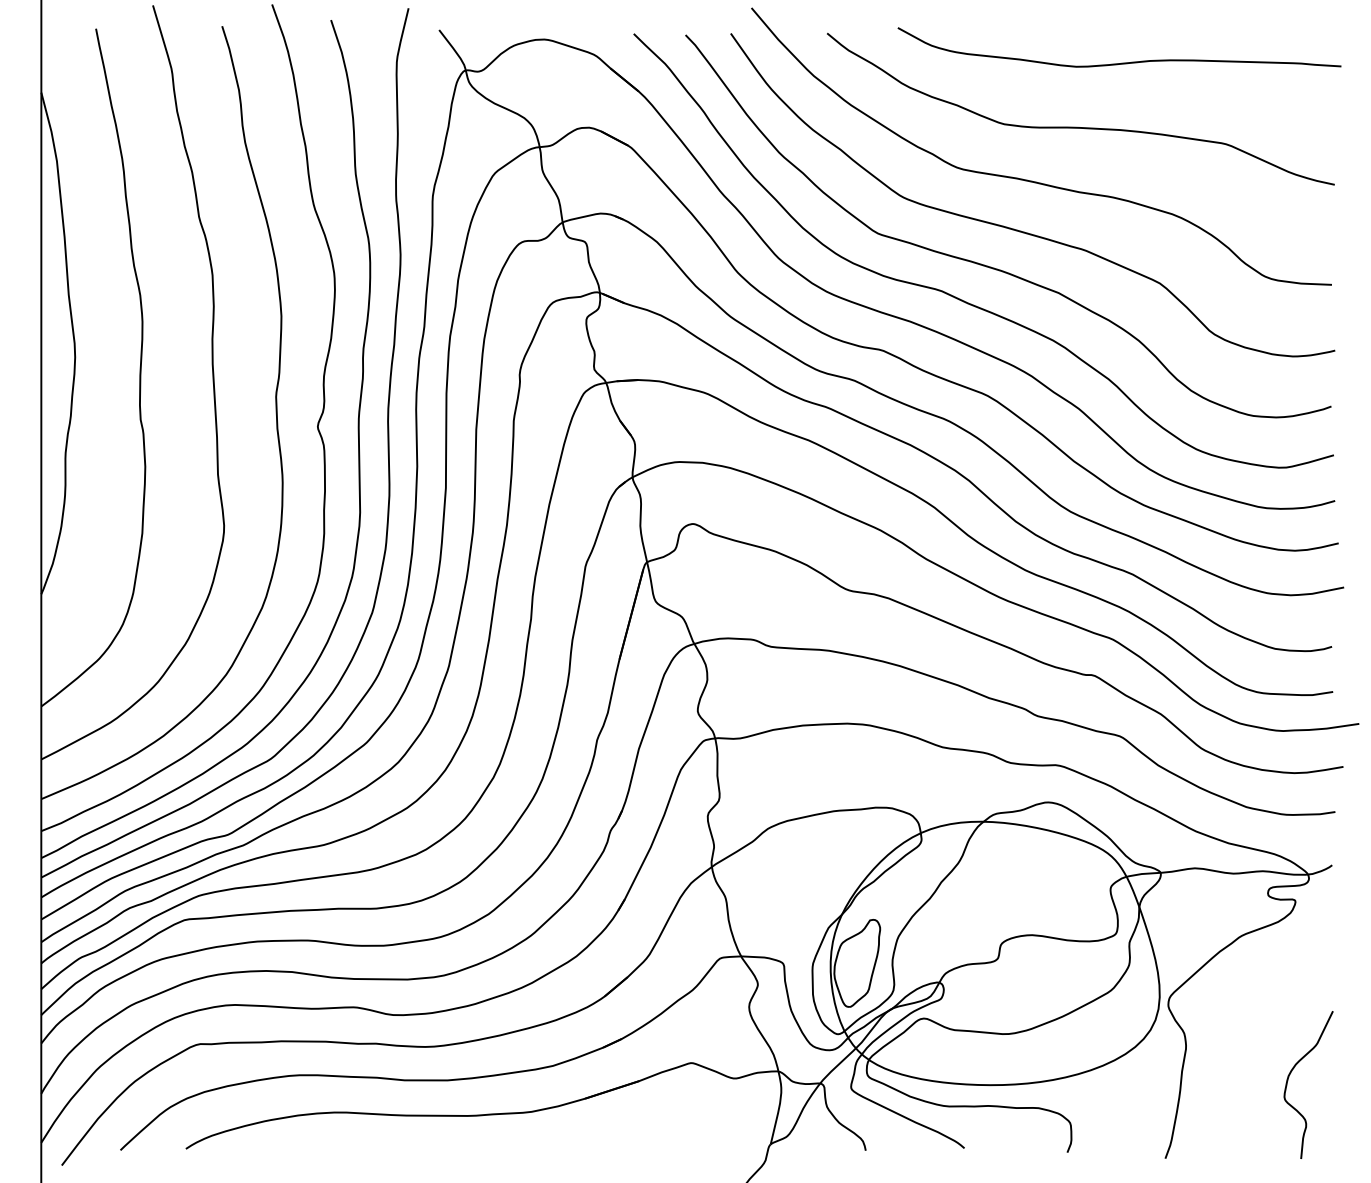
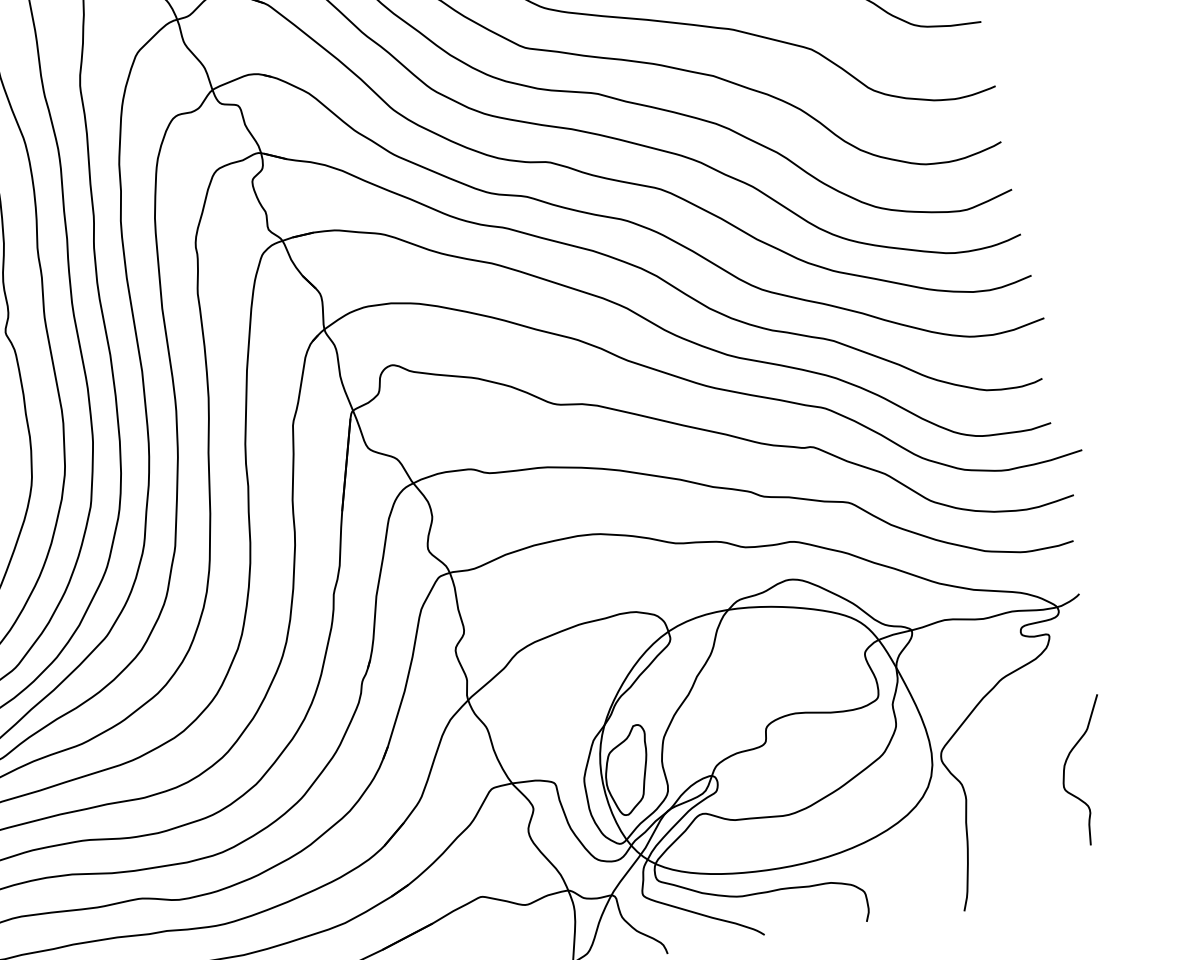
curve: (1291, 1073) -> (1066, 762), moved

